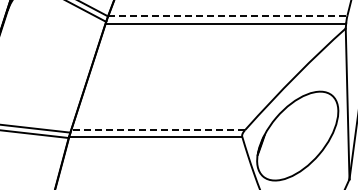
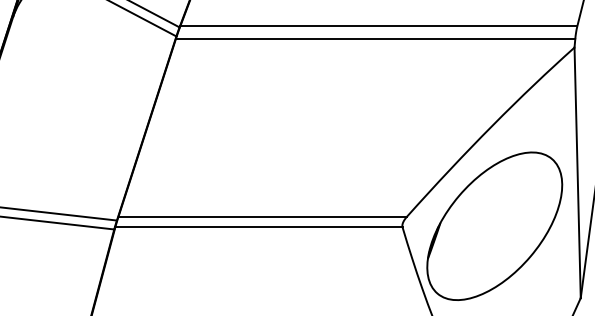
line: (228, 15) -> (379, 25), dashed -> solid
line: (158, 130) -> (263, 216), dashed -> solid

